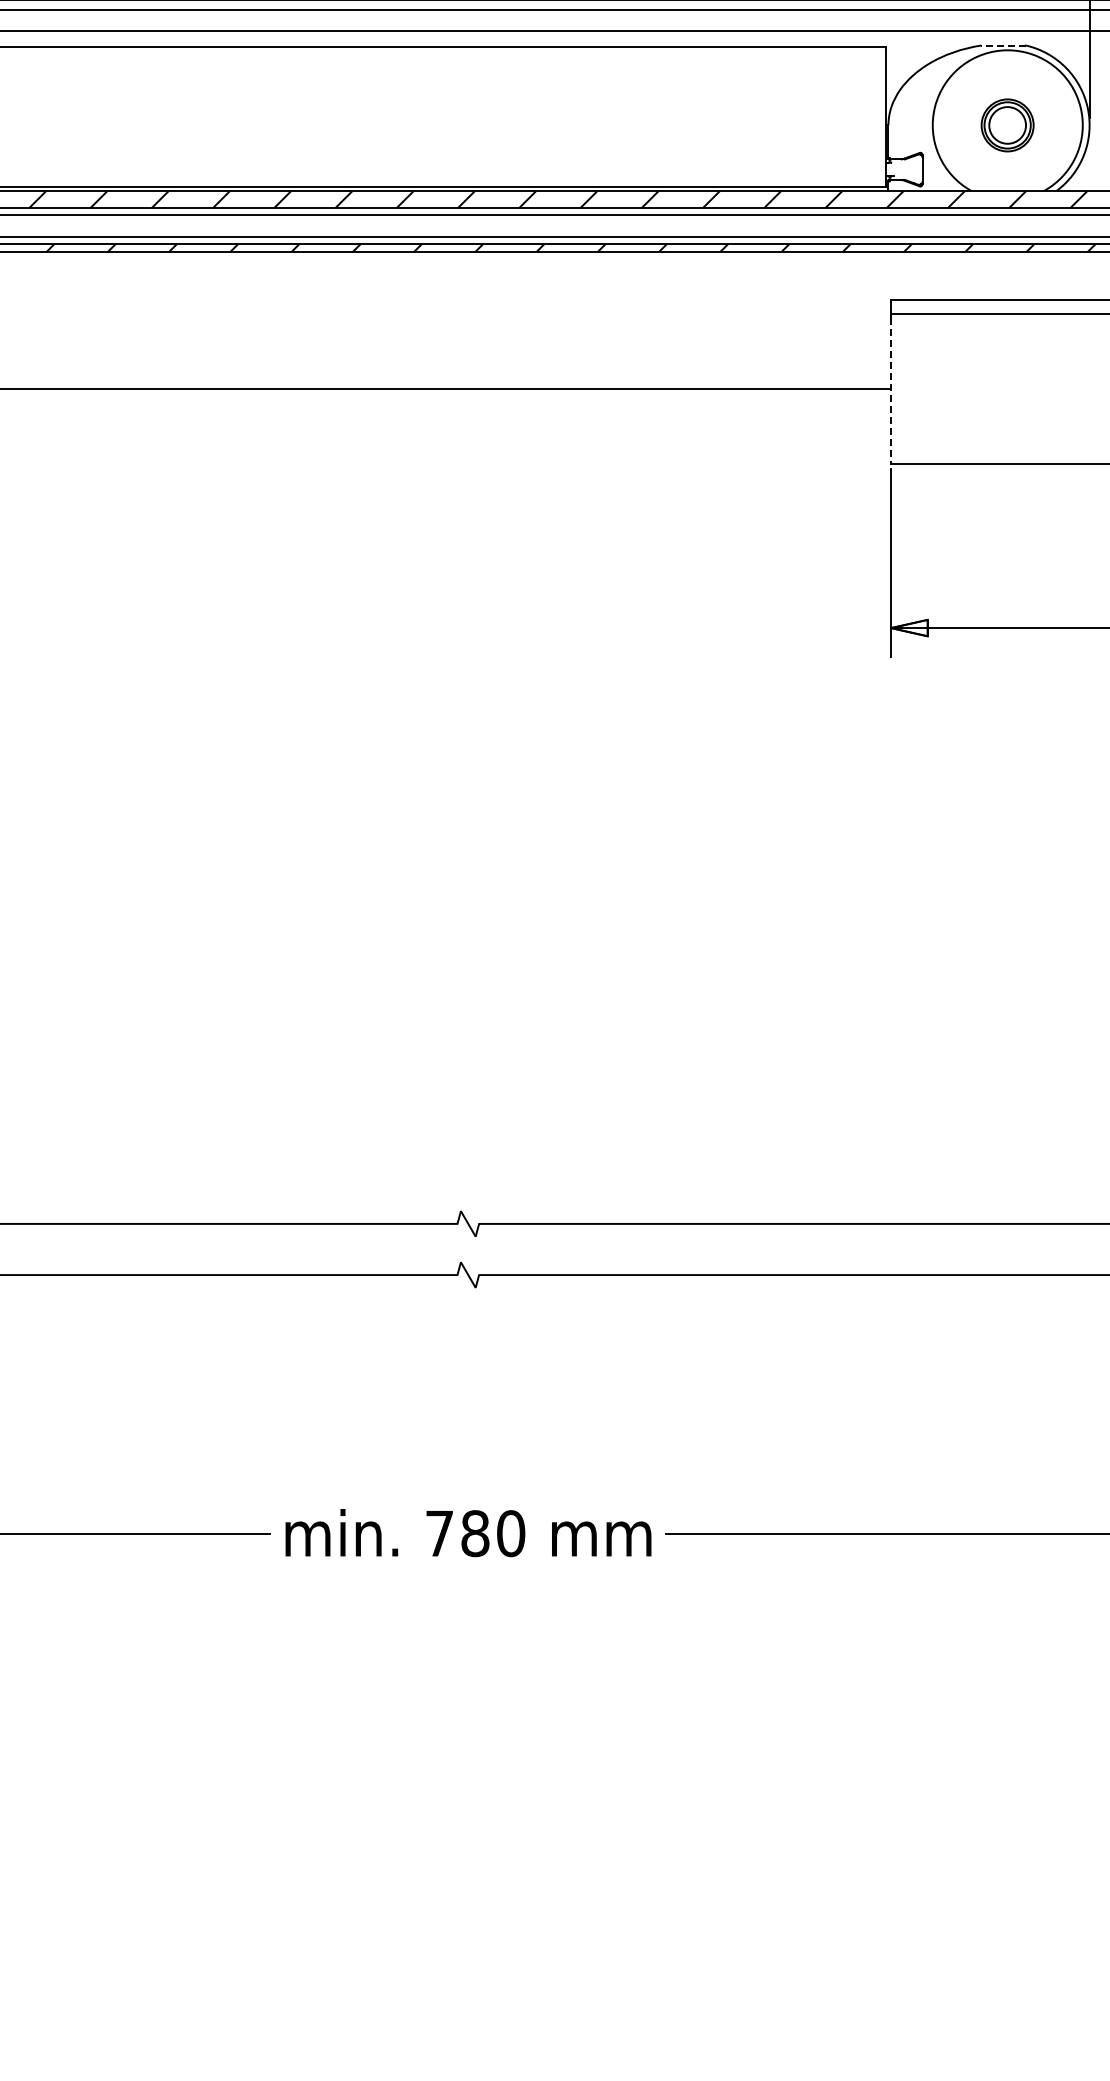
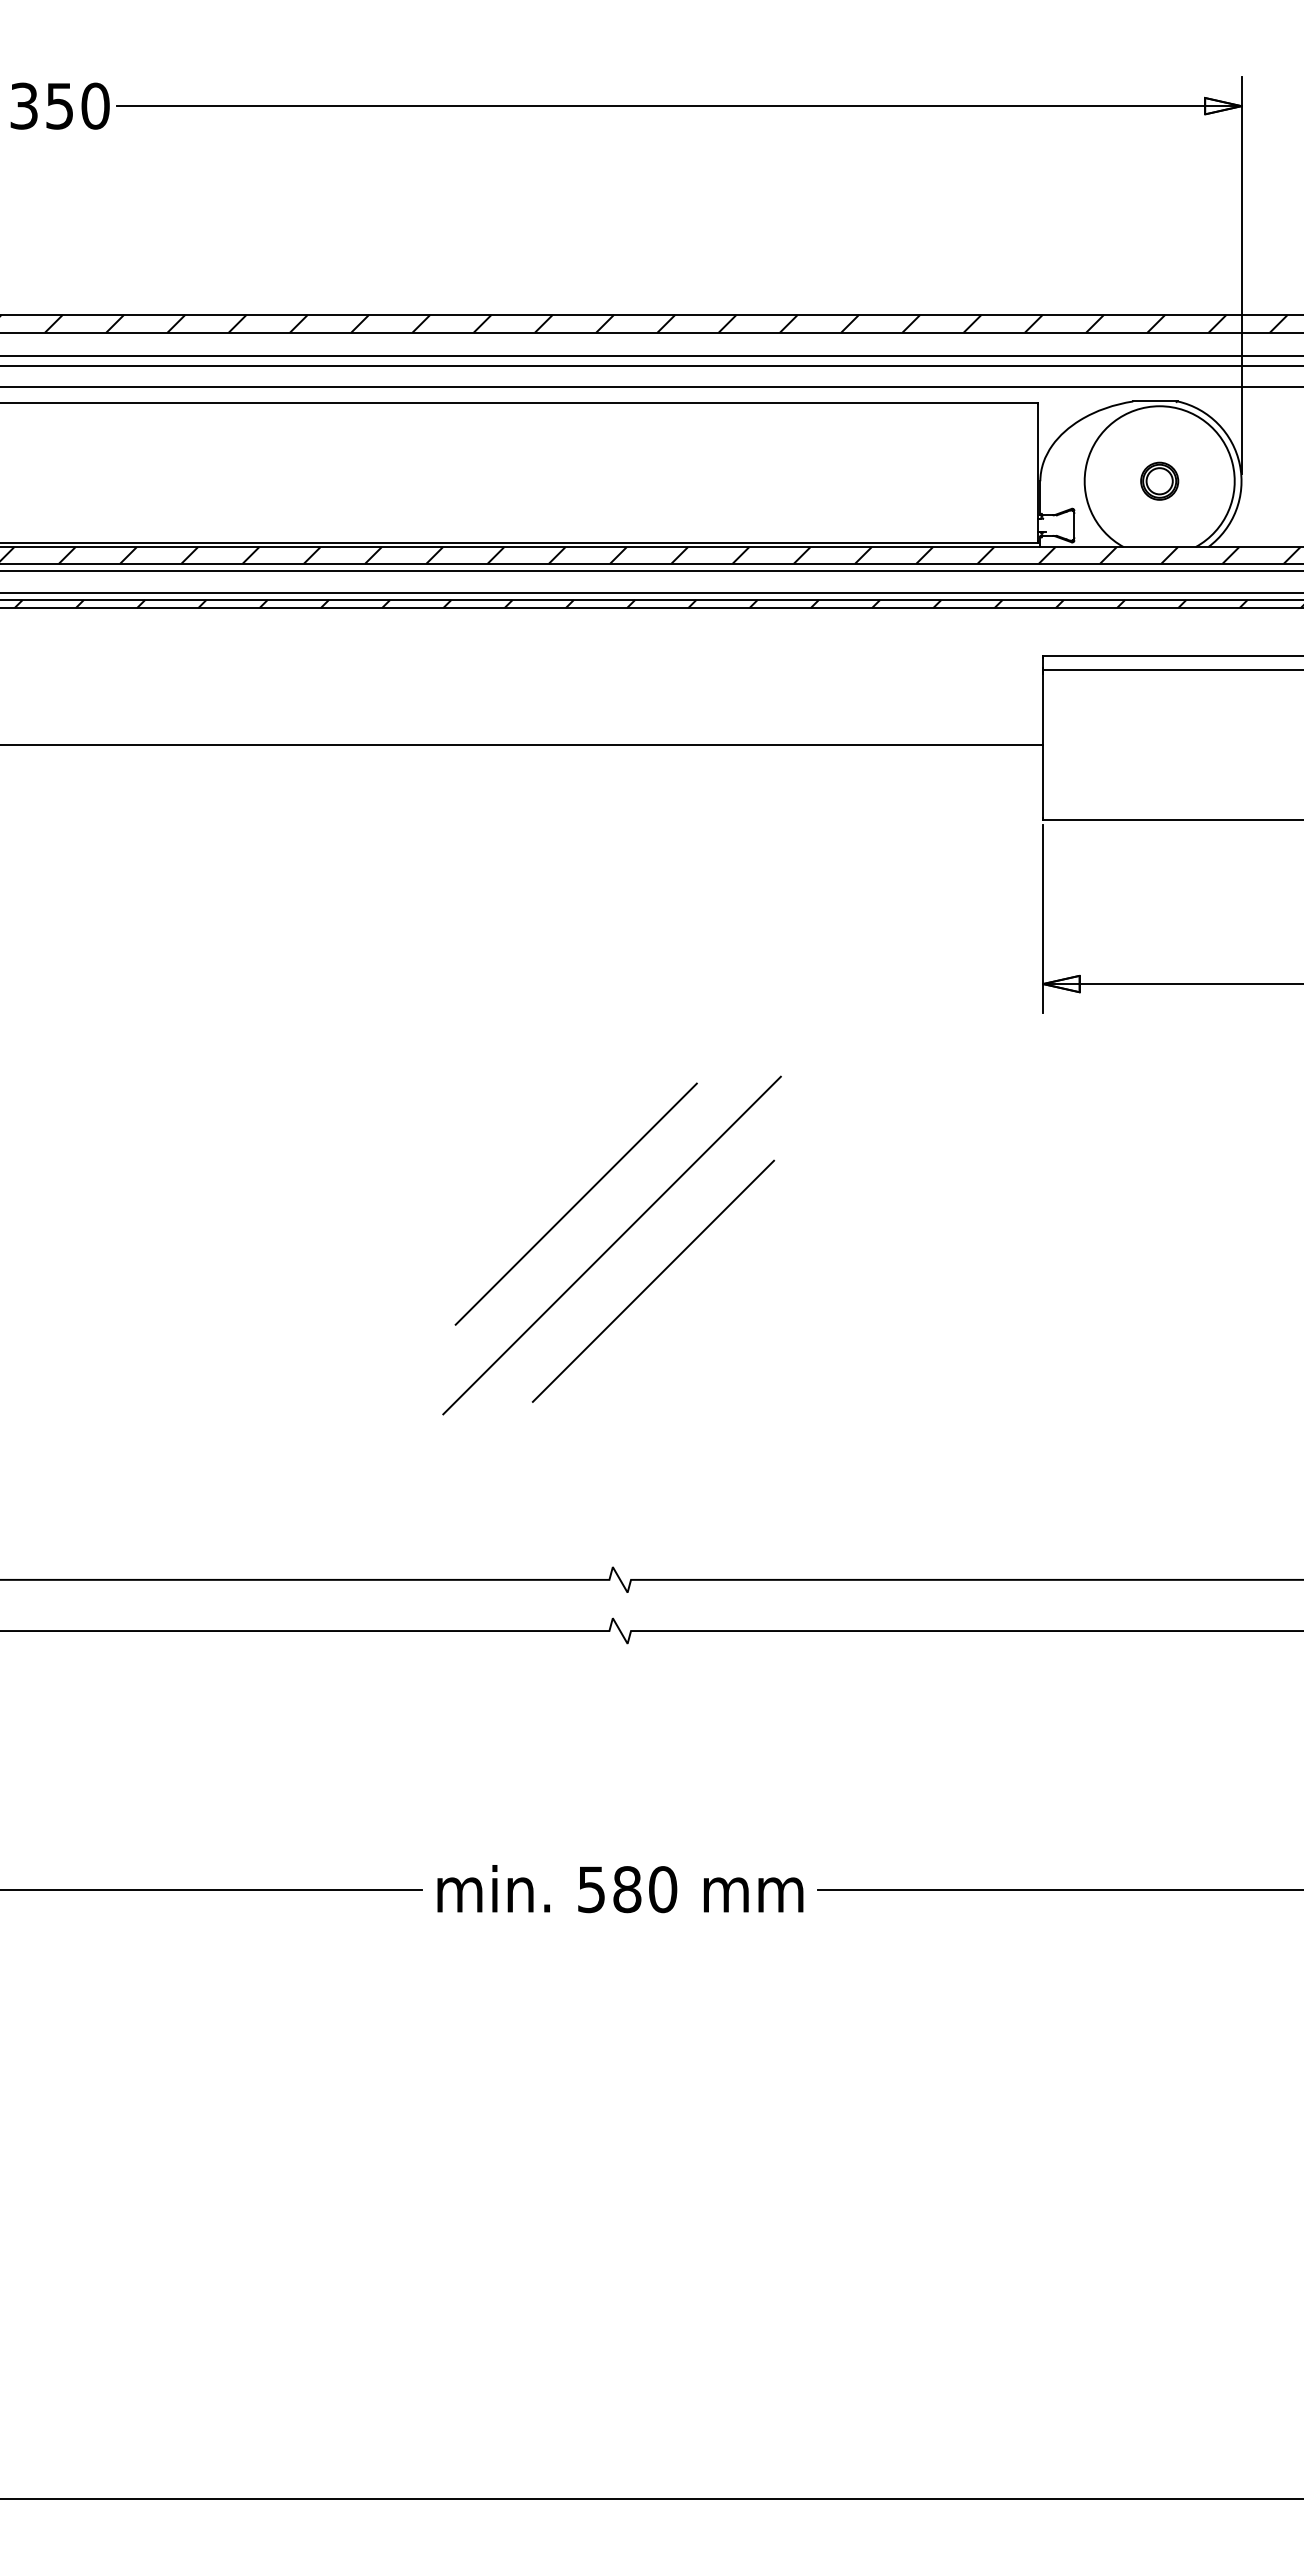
line: (1003, 45) -> (1155, 401), dashed -> solid
part: (1007, 124) -> (1159, 480), size x0.71
line: (891, 389) -> (1043, 745), dashed -> solid
line: (423, 847) -> (575, 1203), added
line: (459, 889) -> (611, 1245), added
line: (501, 924) -> (653, 1280), added
text: (439, 1533) -> (591, 1889), 780 -> 580

